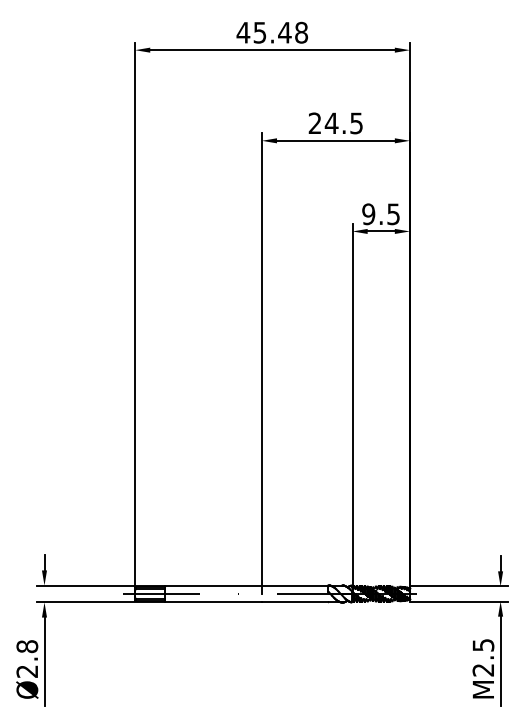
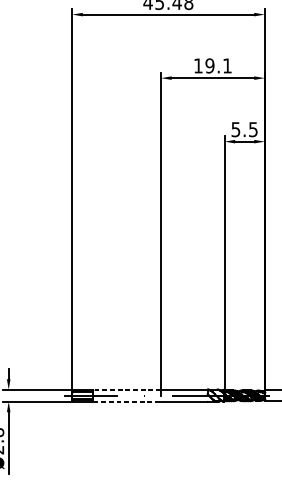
text: (335, 123) -> (212, 66), 24.5 -> 19.1
text: (368, 213) -> (235, 129), 9.5 -> 5.5
line: (213, 585) -> (127, 389), solid -> dashed
line: (214, 602) -> (127, 401), solid -> dashed

